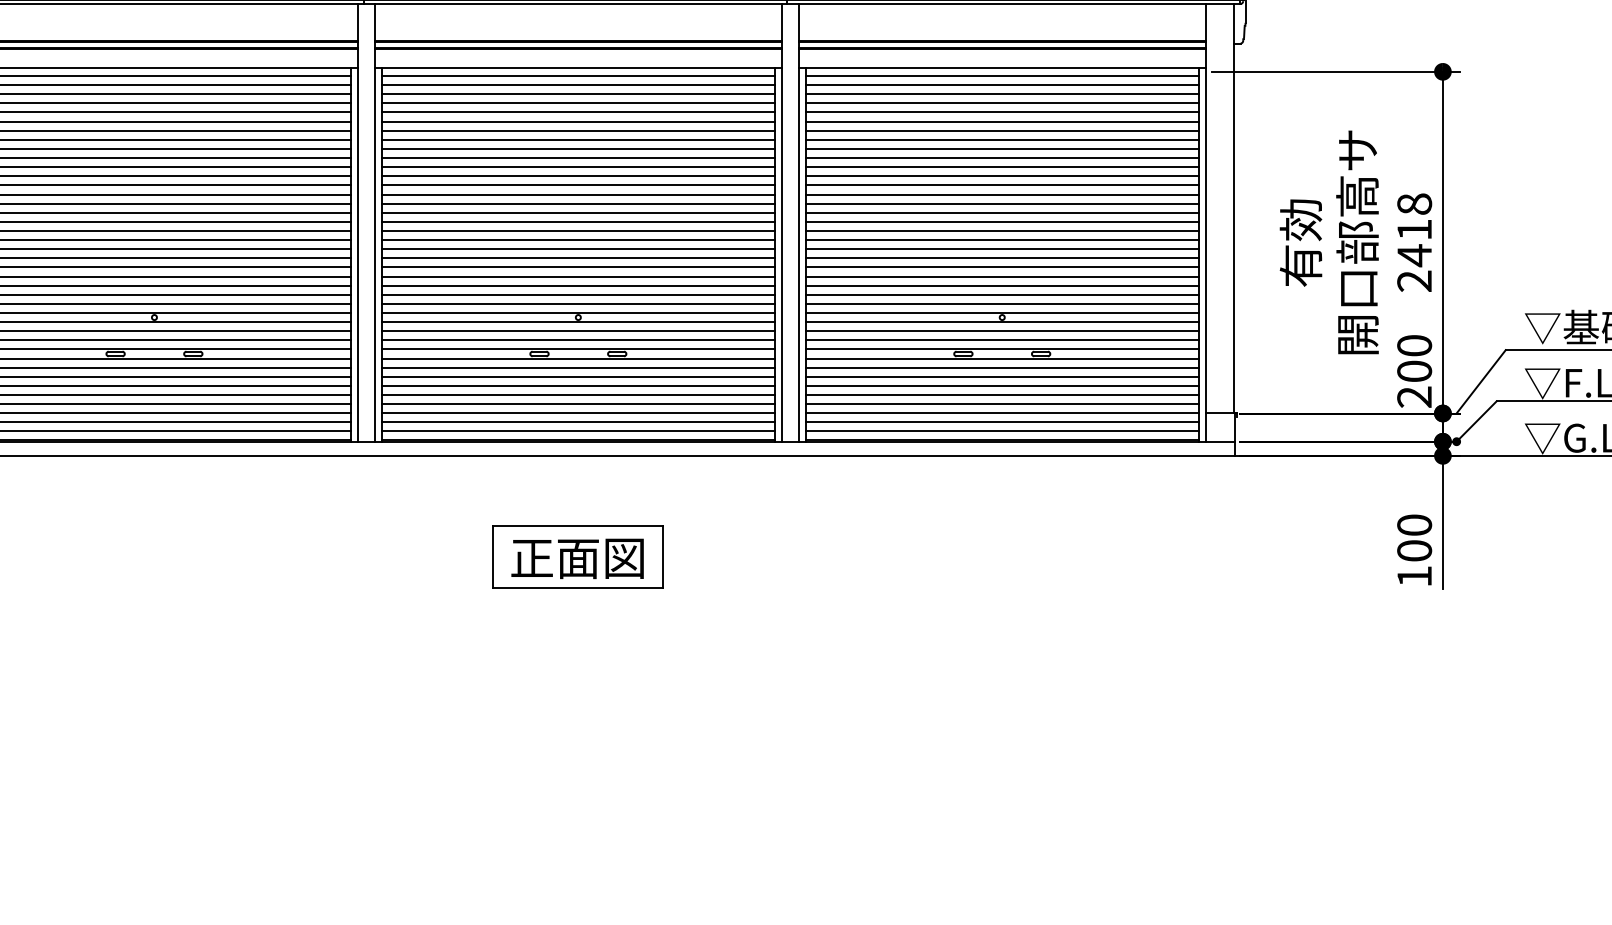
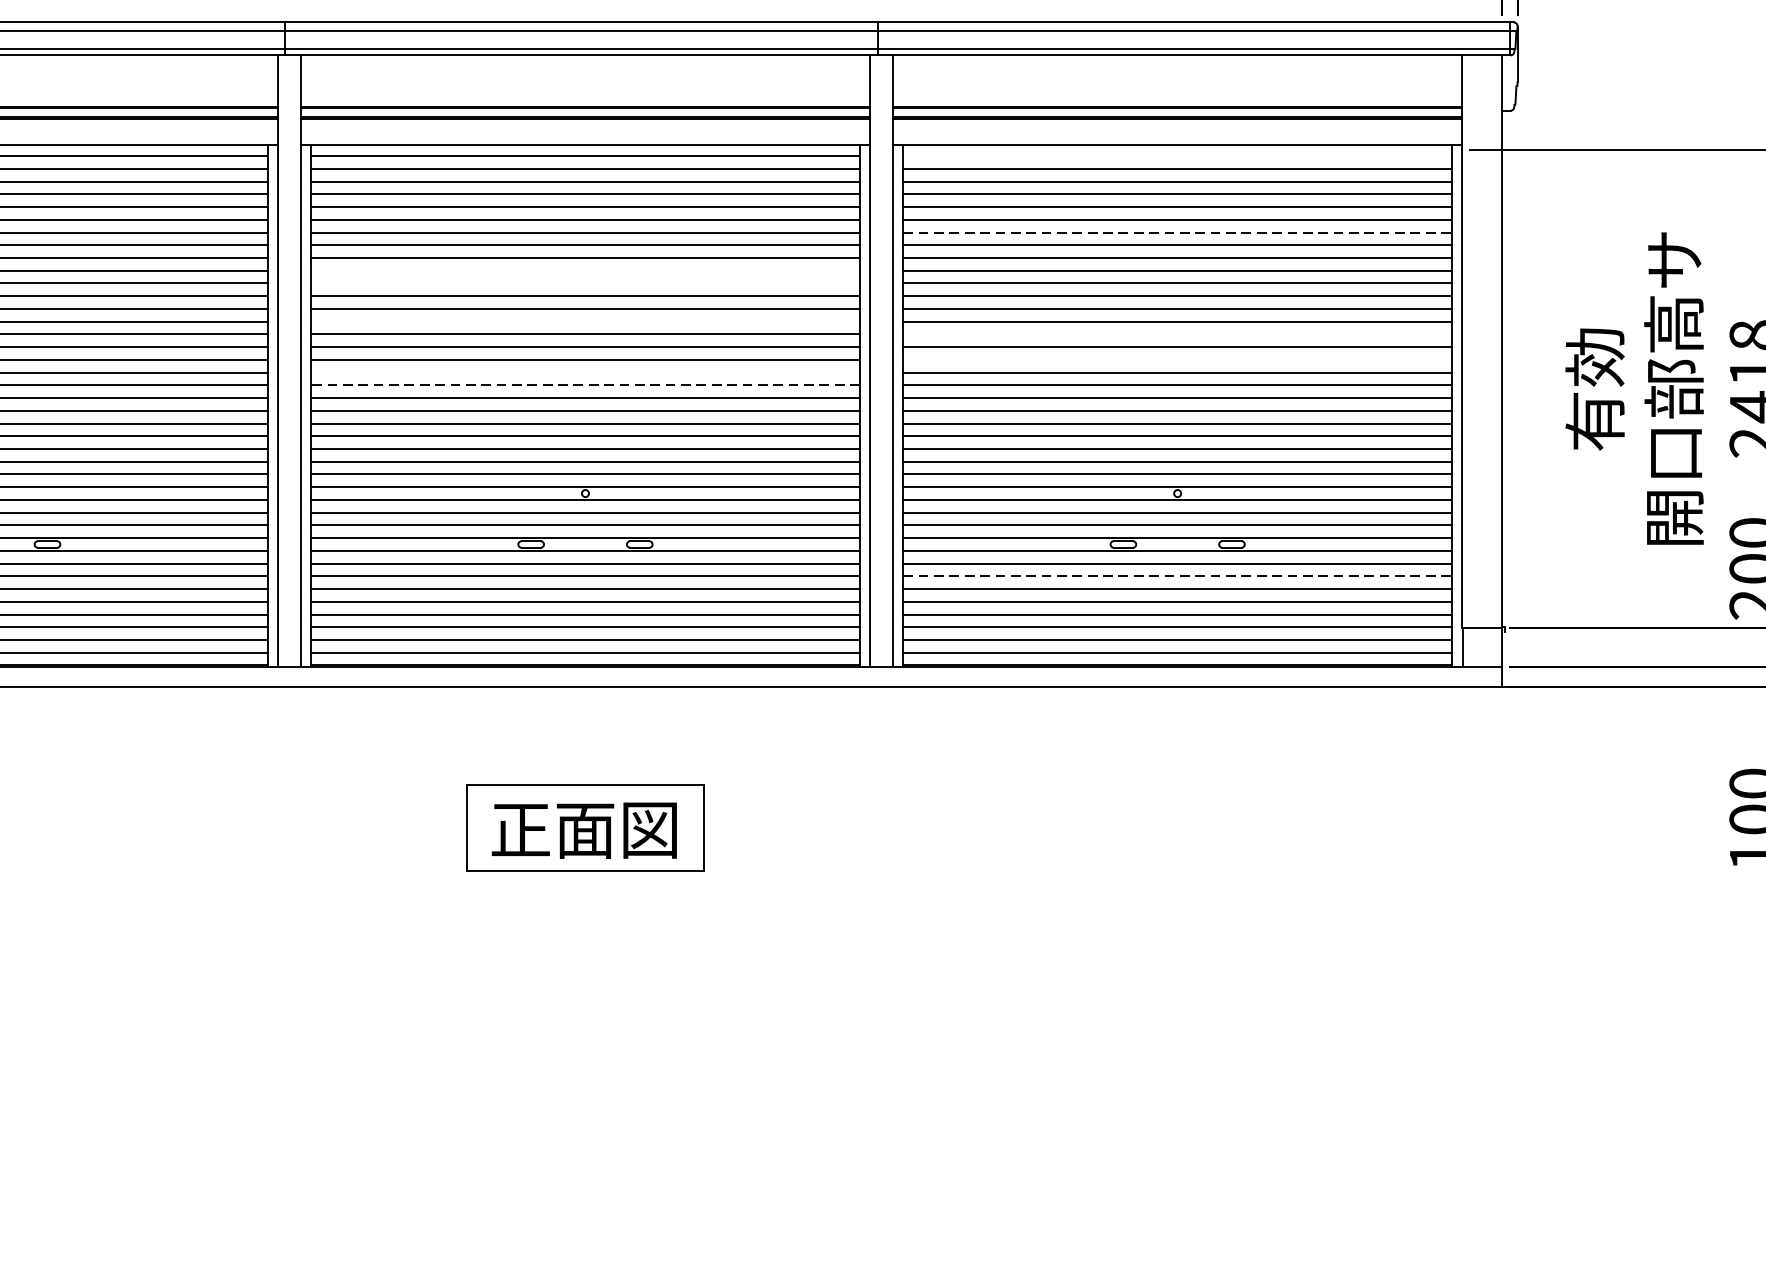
line: (1001, 76) -> (1176, 156), removed
line: (1002, 130) -> (1178, 232), solid -> dashed
line: (577, 158) -> (584, 271), removed
line: (577, 167) -> (584, 283), removed
line: (577, 194) -> (584, 321), removed
line: (1001, 203) -> (1176, 334), removed
line: (1001, 221) -> (1176, 359), removed
line: (577, 230) -> (584, 371), removed
line: (577, 240) -> (584, 385), solid -> dashed
line: (1002, 376) -> (1178, 575), solid -> dashed

